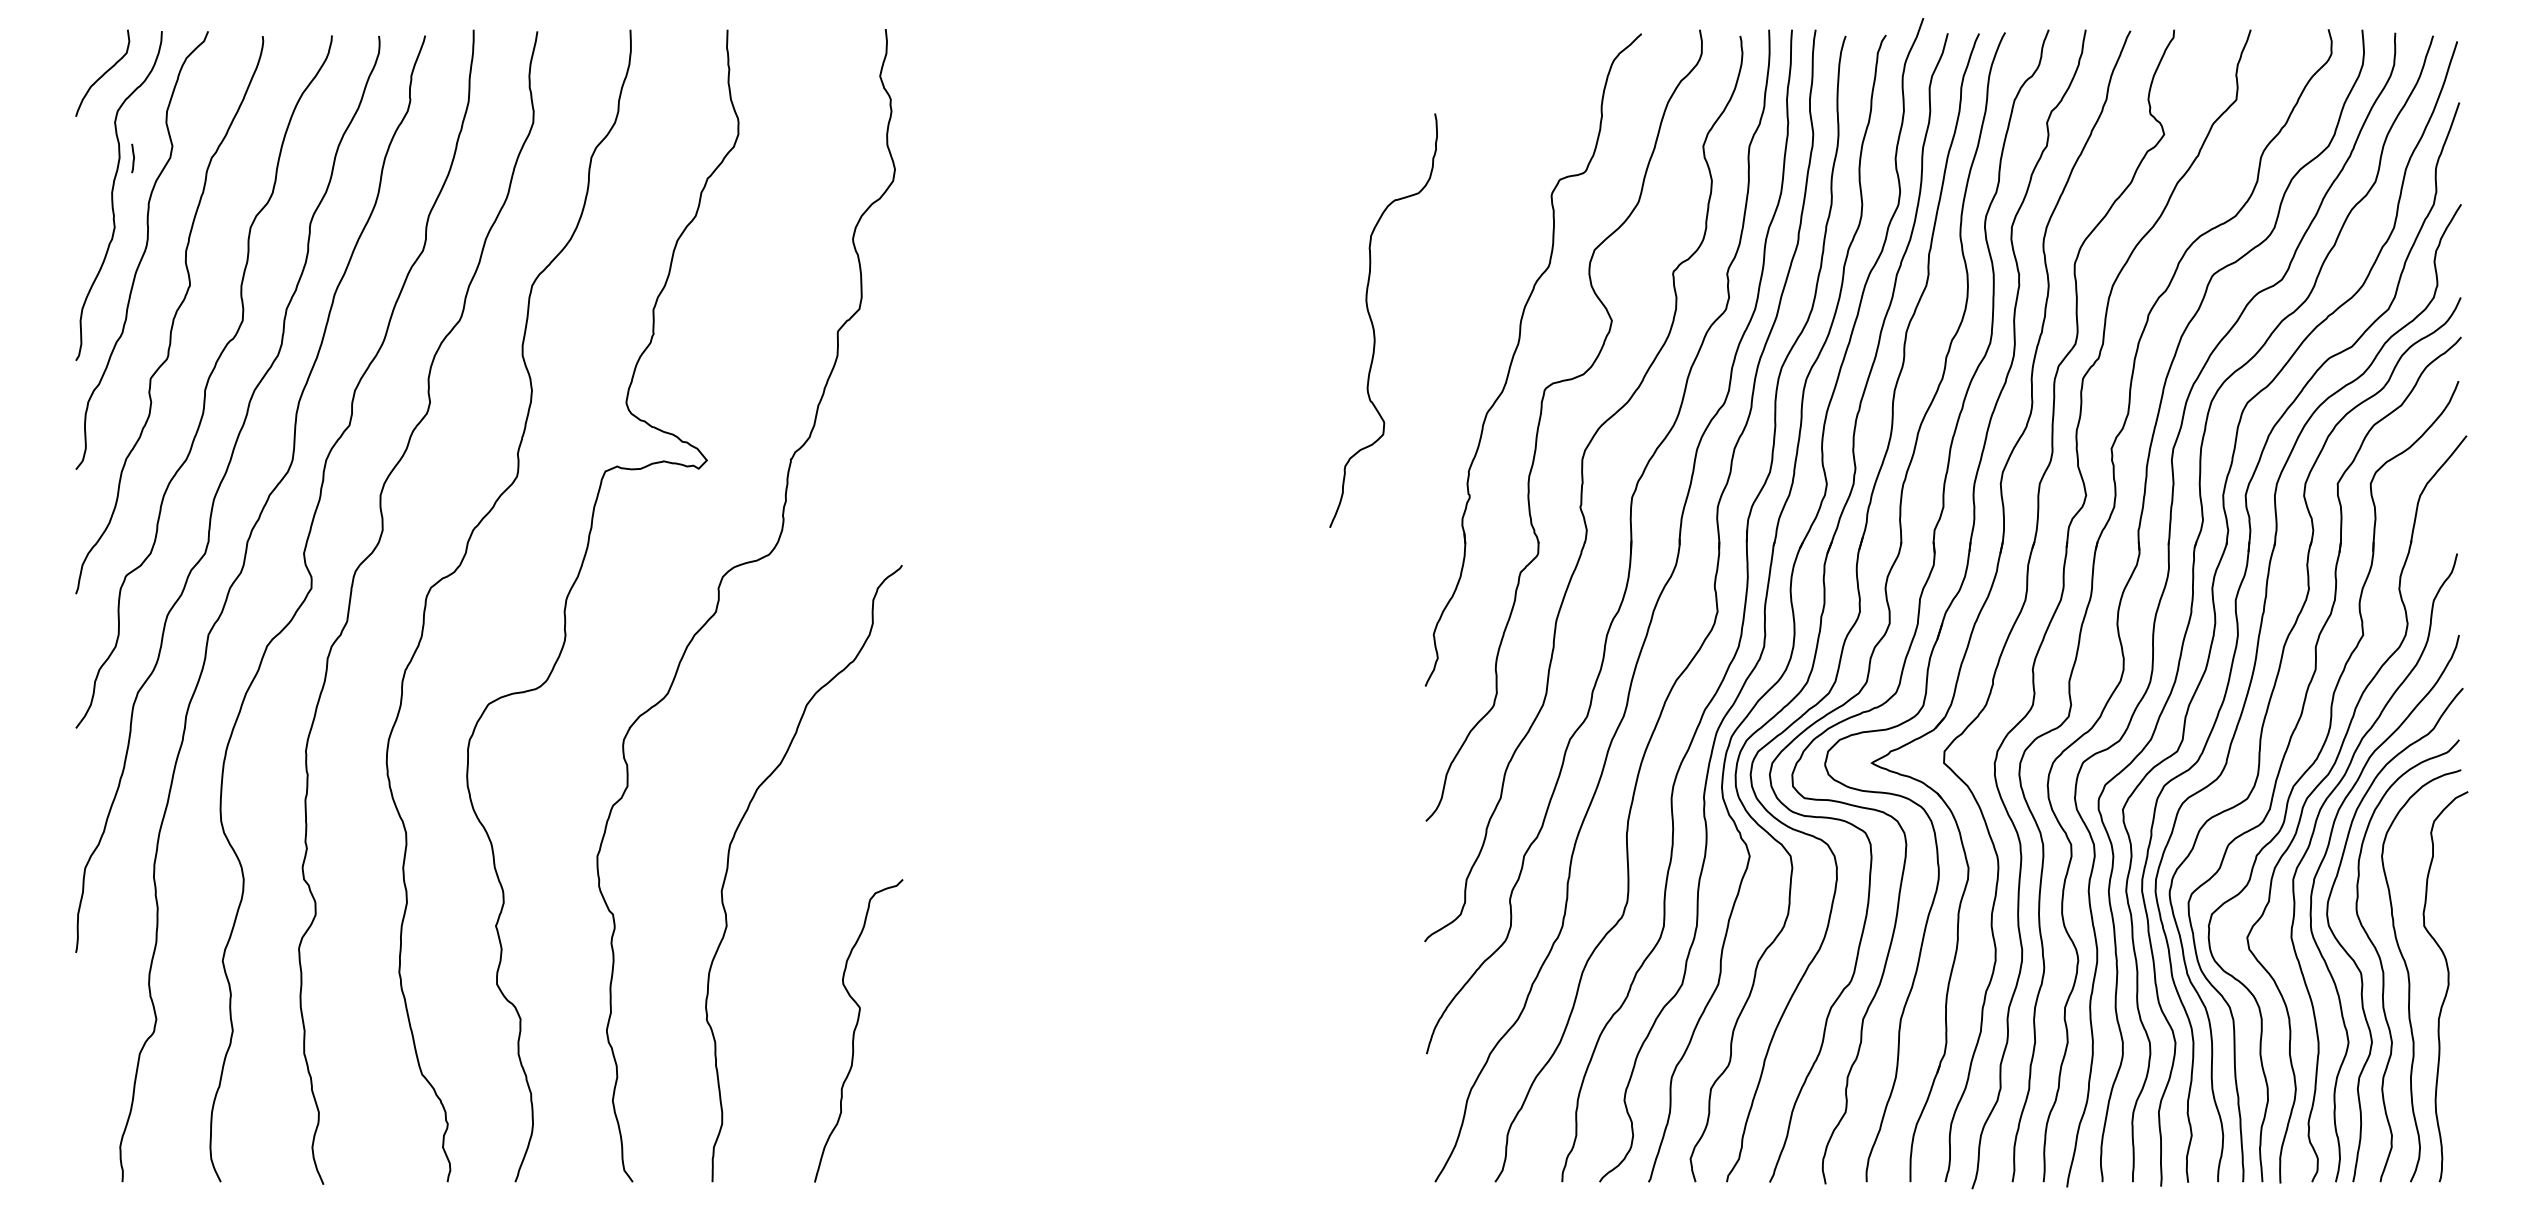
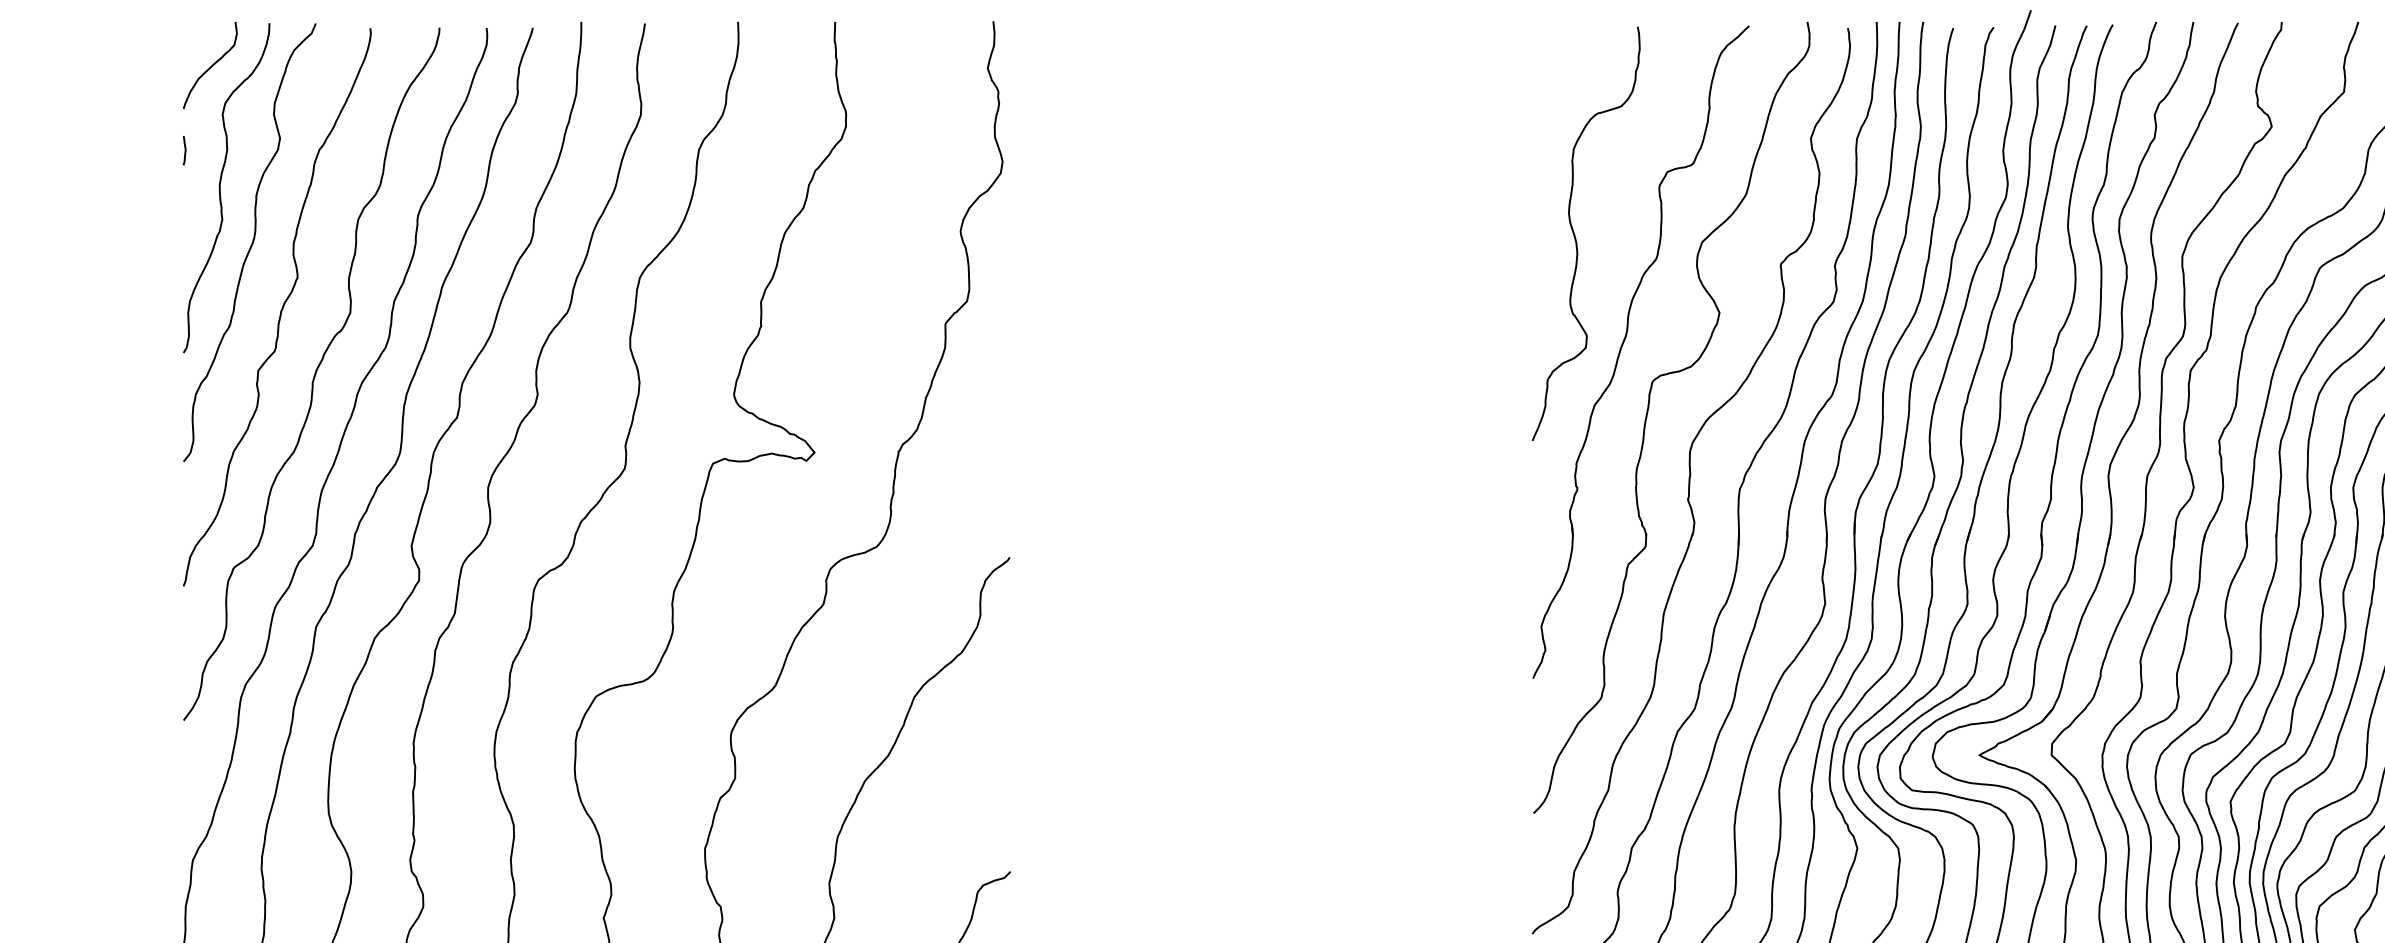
line: (133, 158) -> (185, 150), moved
curve: (1373, 323) -> (1576, 236), moved

